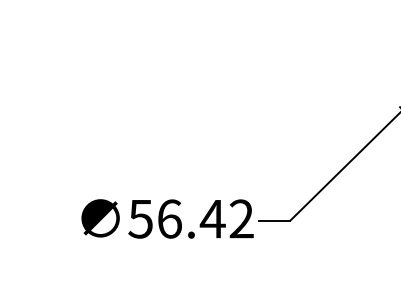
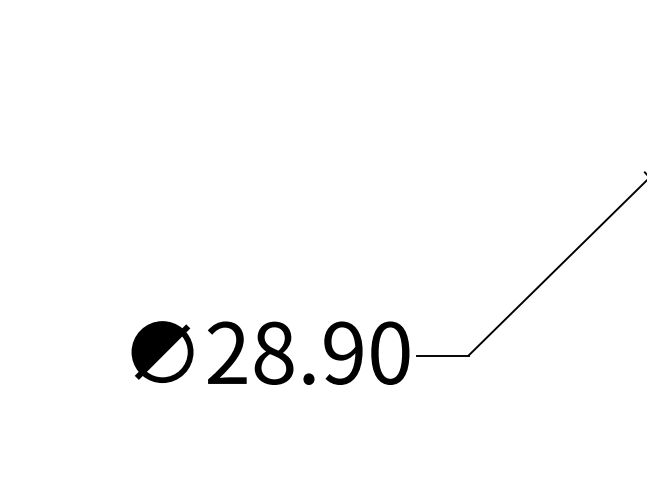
text: (190, 218) -> (307, 352), 56.42 -> 28.90

